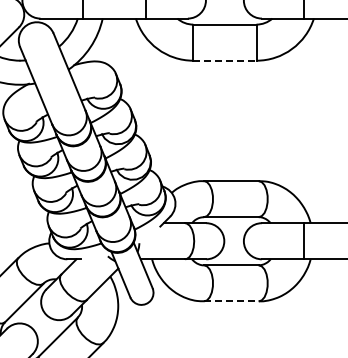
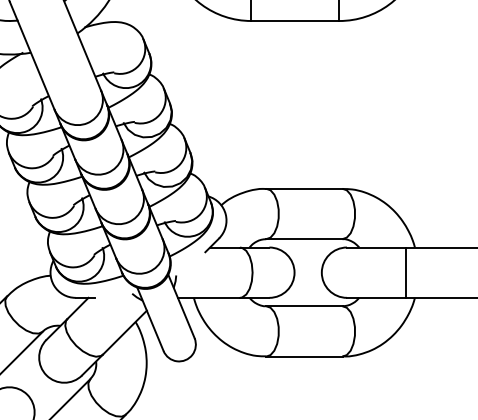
line: (224, 60) -> (294, 20), dashed -> solid
line: (231, 301) -> (304, 356), dashed -> solid

